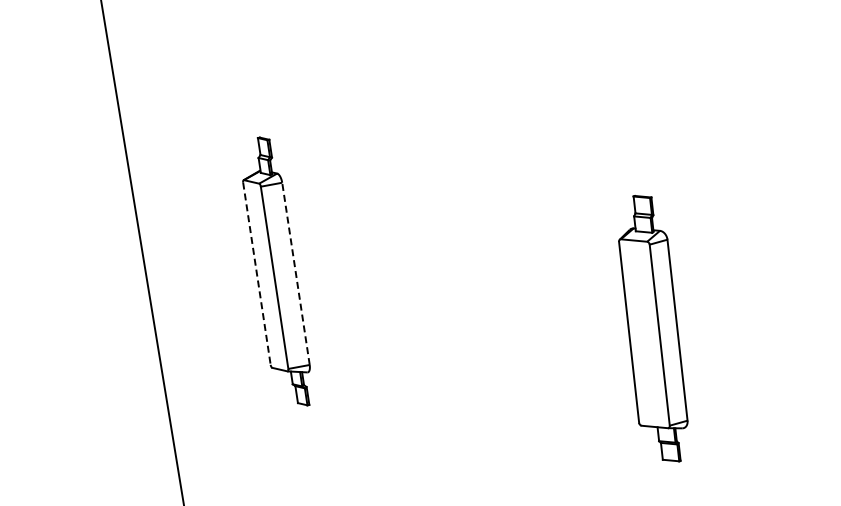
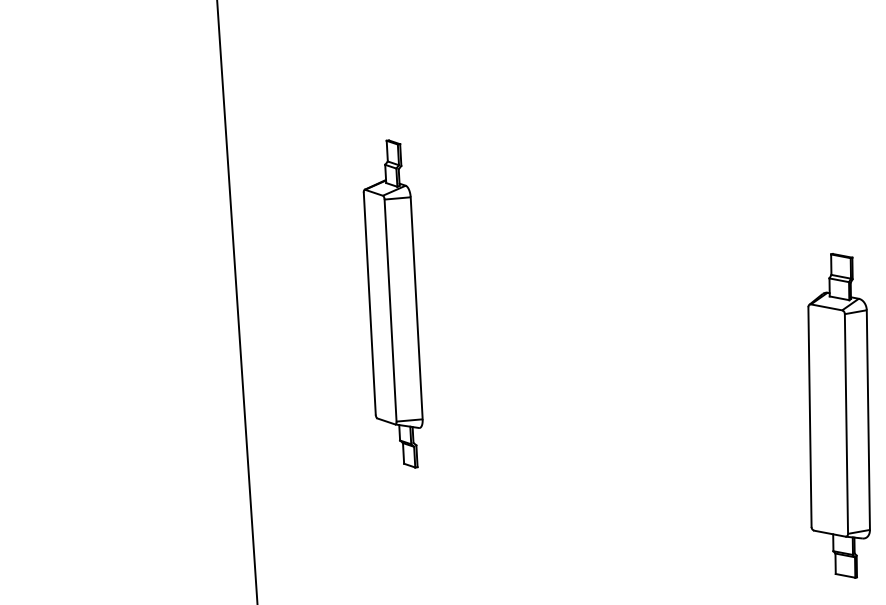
line: (295, 273) -> (416, 307), dashed -> solid
line: (256, 274) -> (369, 304), dashed -> solid

